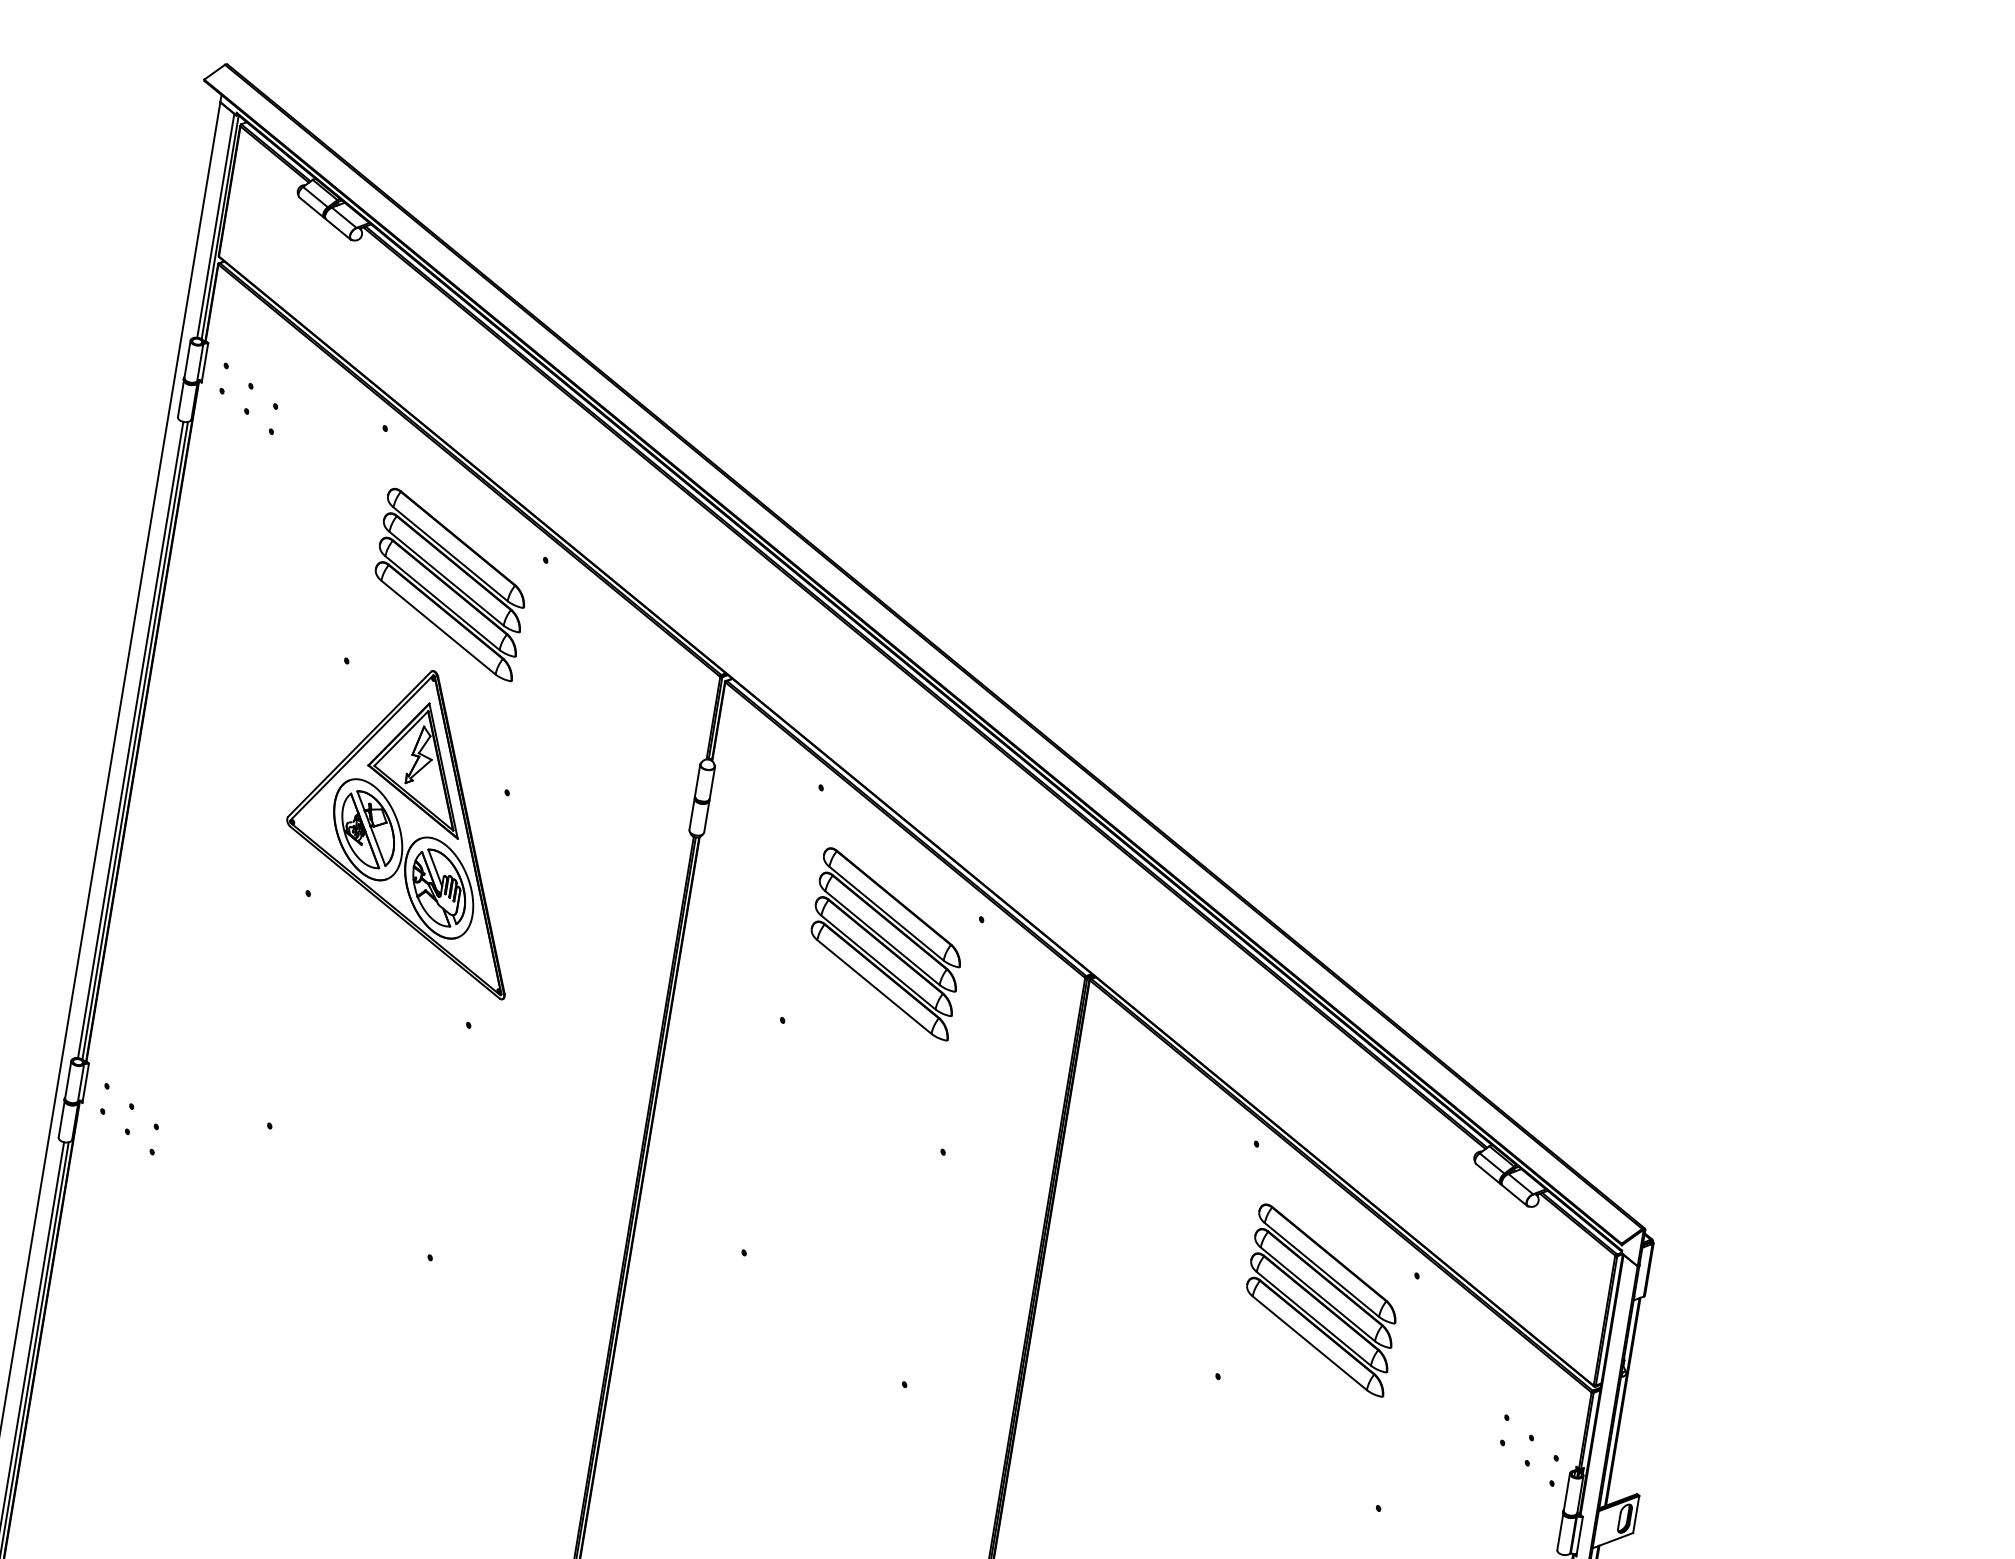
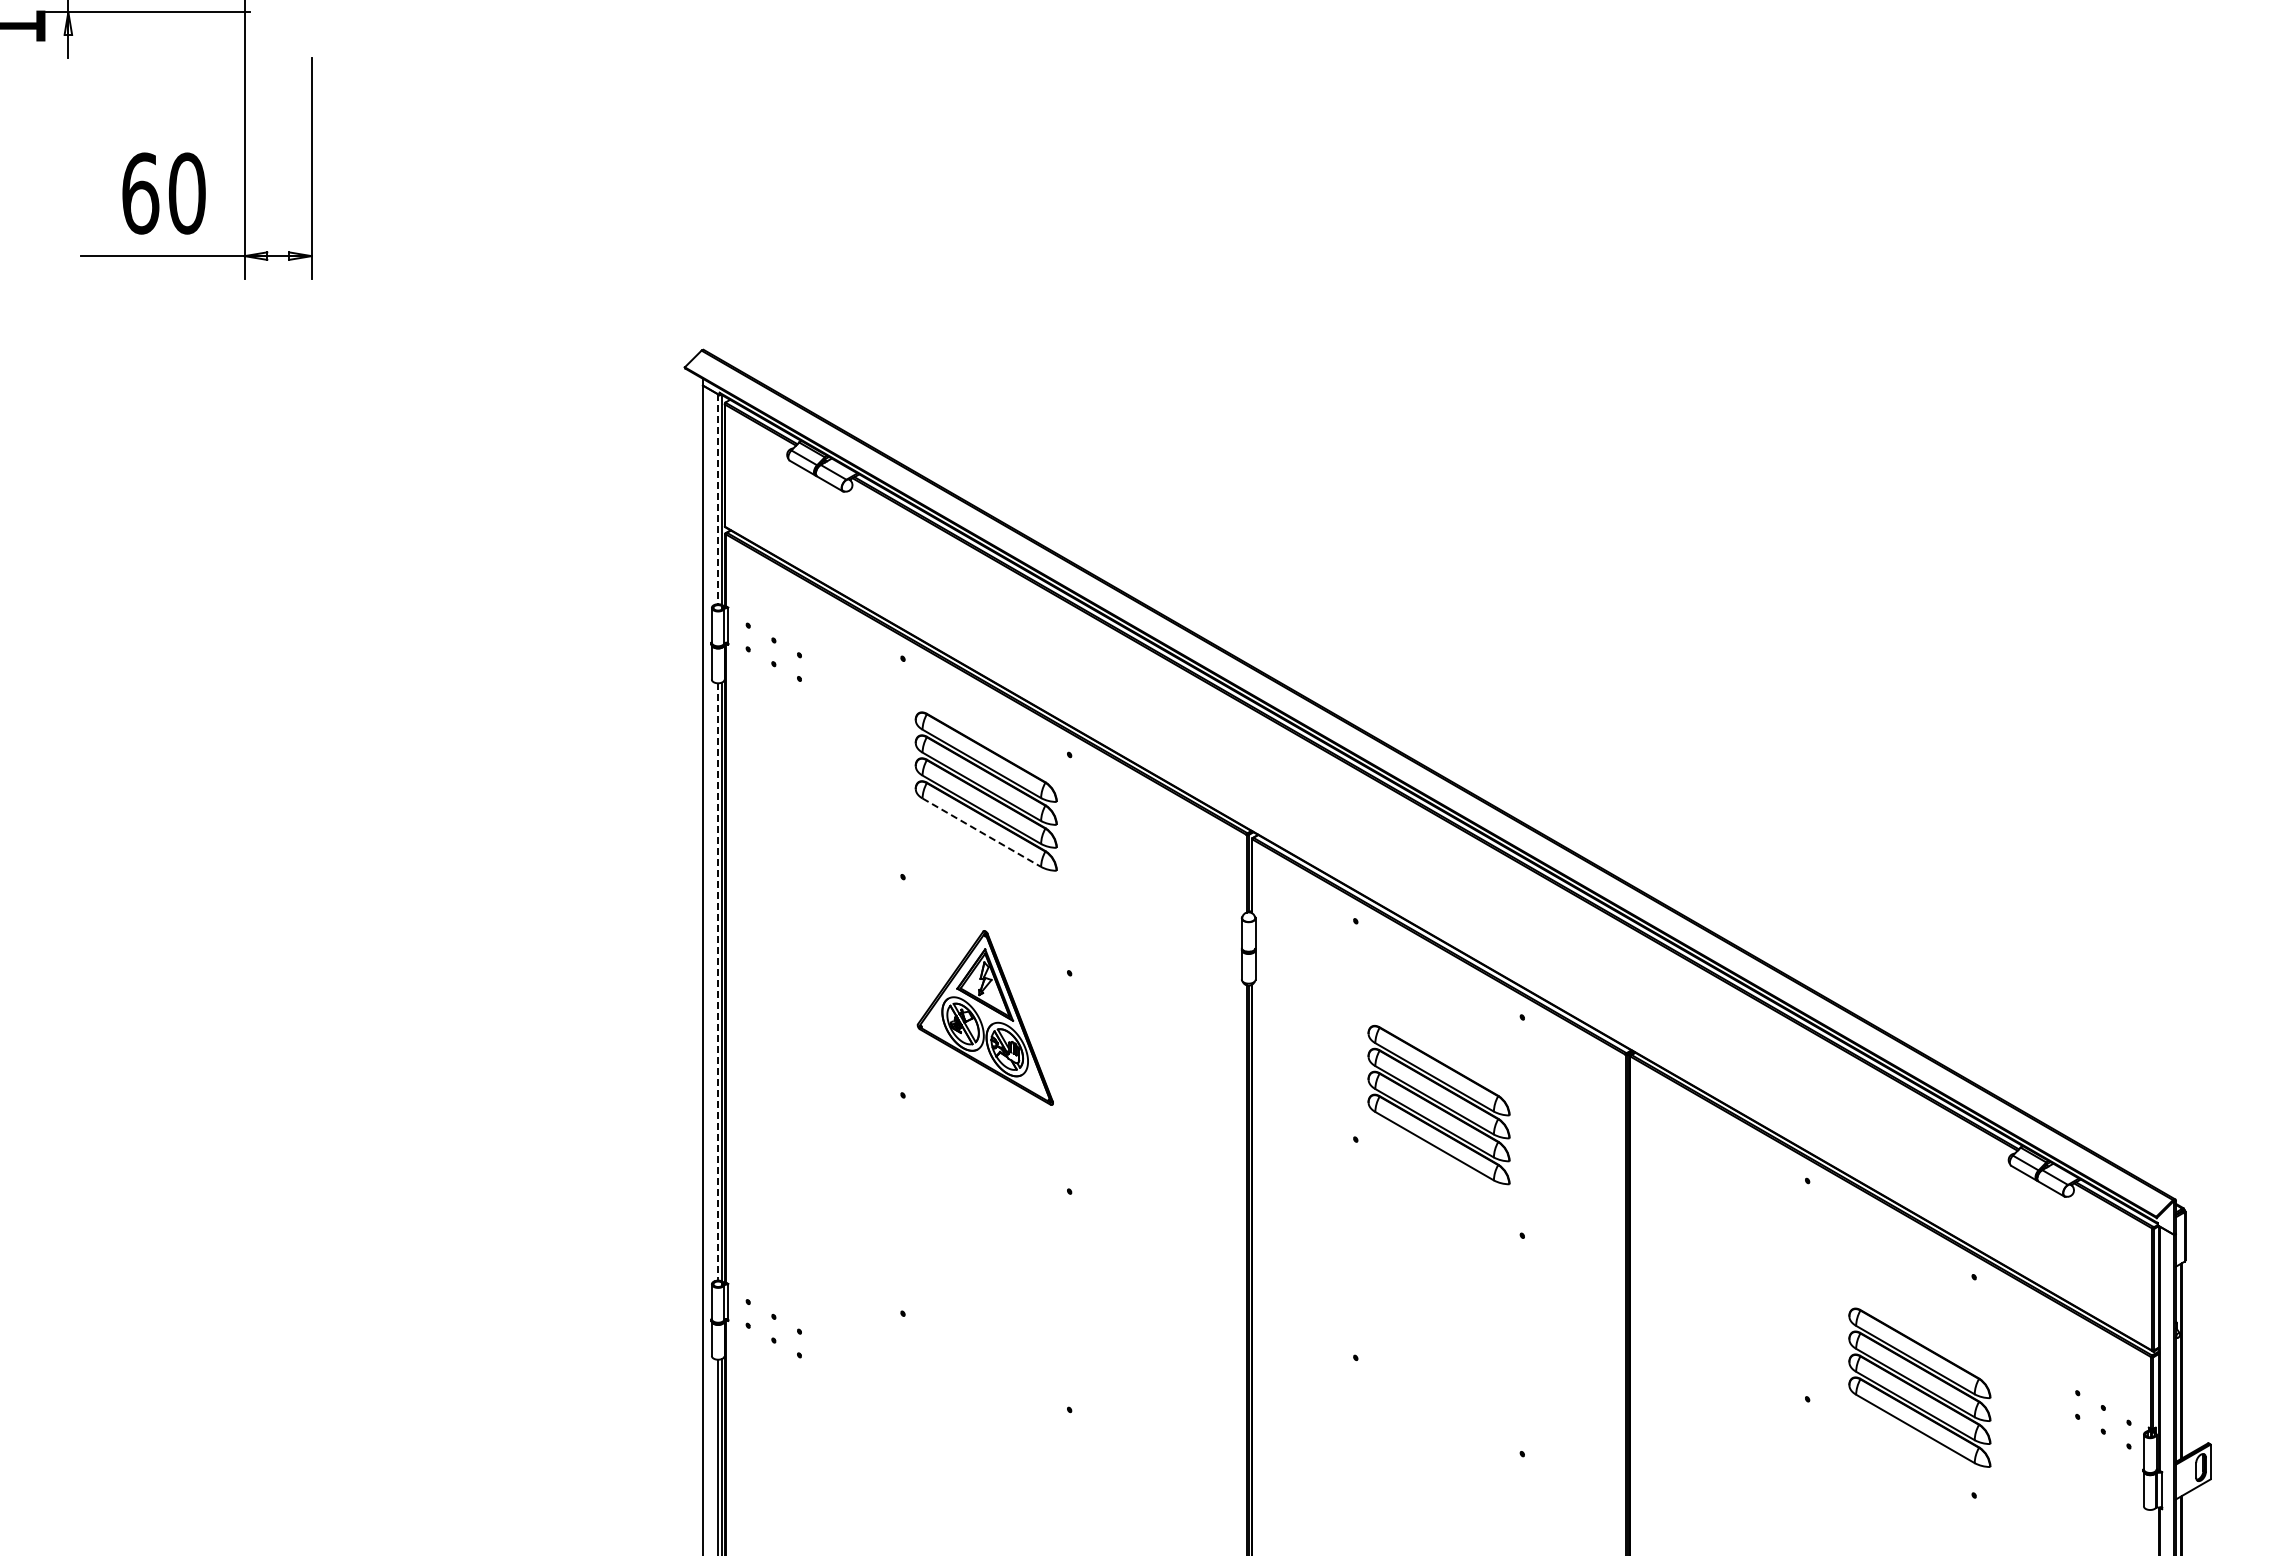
line: (215, 226) -> (717, 499), solid -> dashed
line: (439, 627) -> (982, 832), solid -> dashed
line: (130, 739) -> (717, 981), solid -> dashed
part: (409, 825) -> (985, 1017), size x0.6
part: (885, 944) -> (1438, 1105), moved
part: (1321, 1299) -> (1919, 1387), moved

